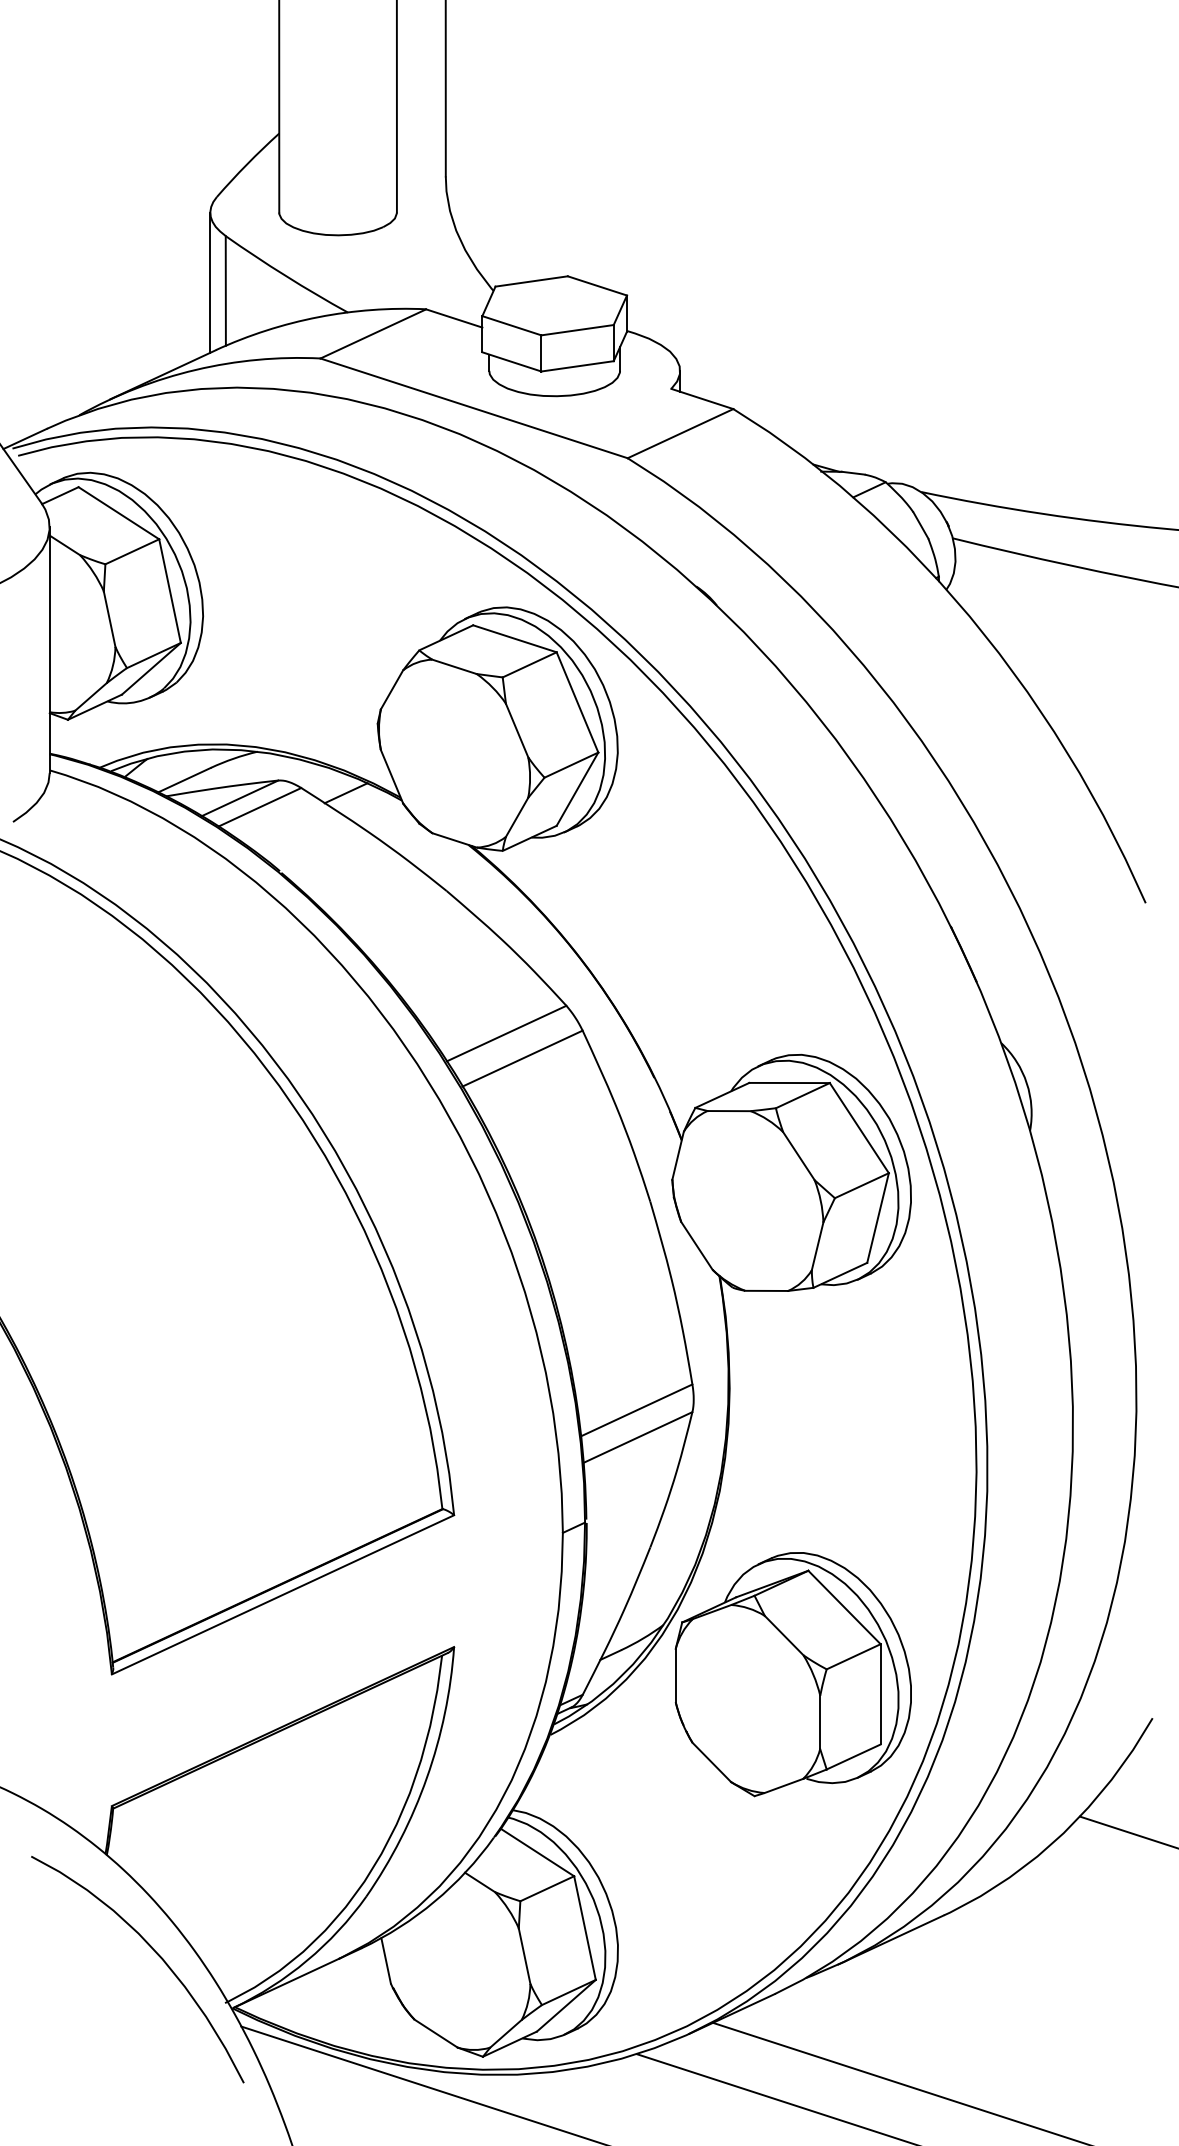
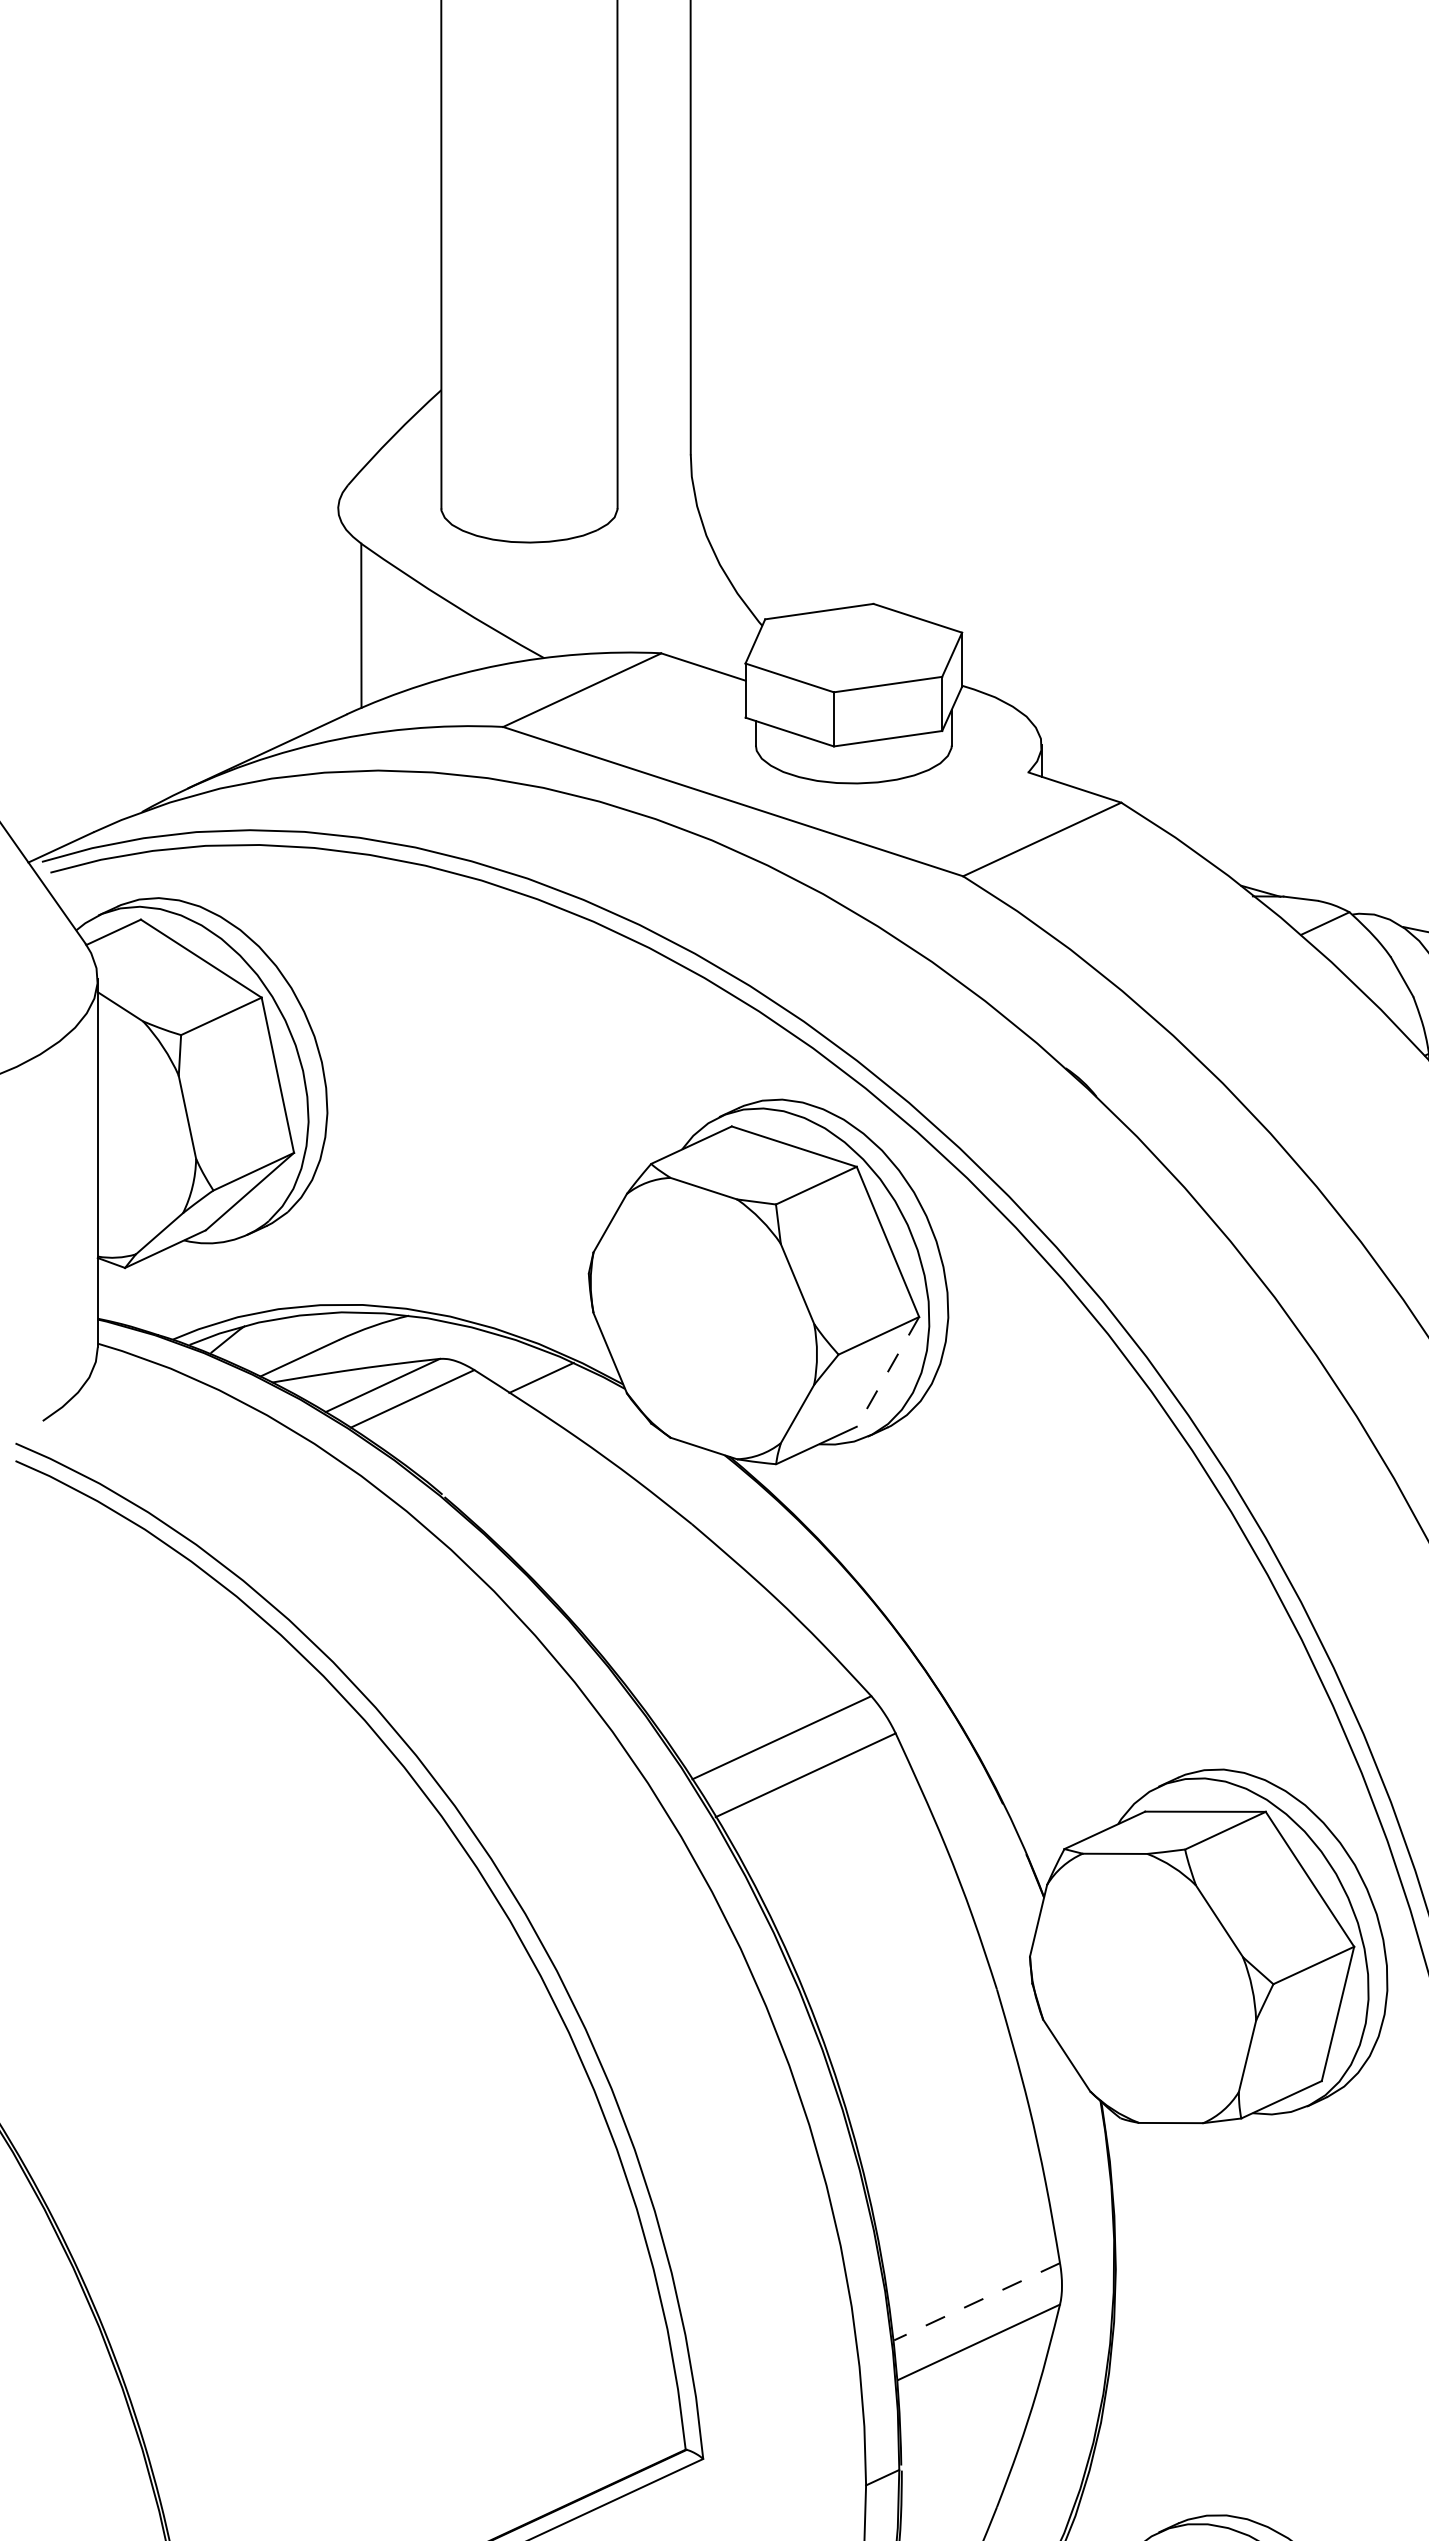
line: (210, 282) -> (338, 613), removed
line: (577, 789) -> (887, 1372), solid -> dashed
line: (636, 1410) -> (976, 2302), solid -> dashed

